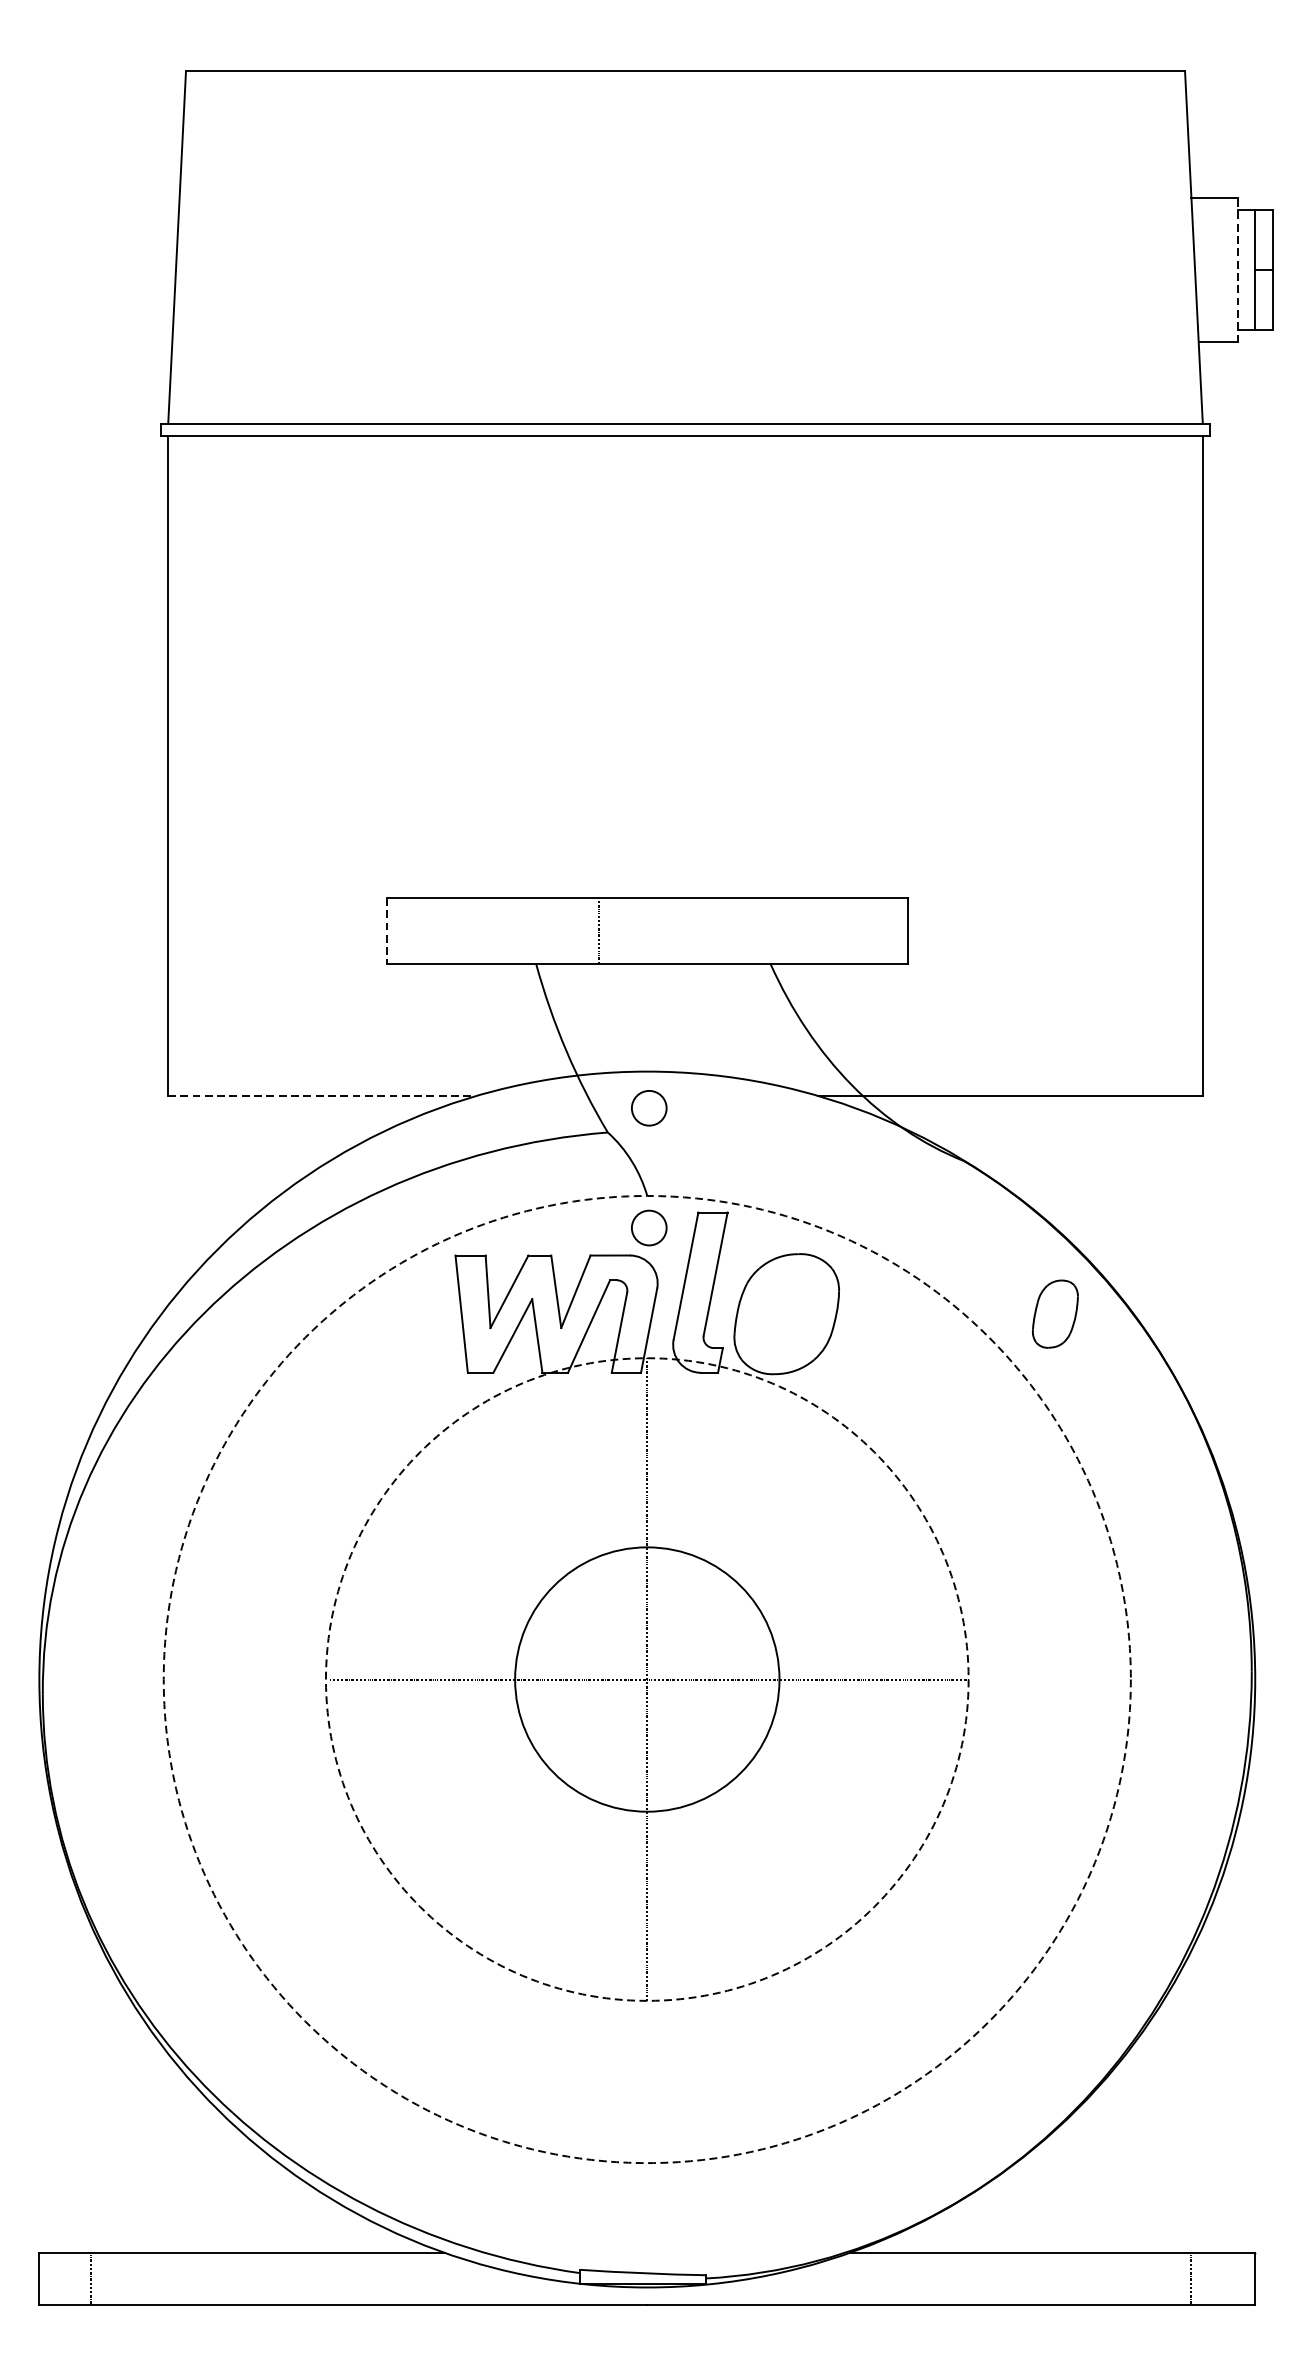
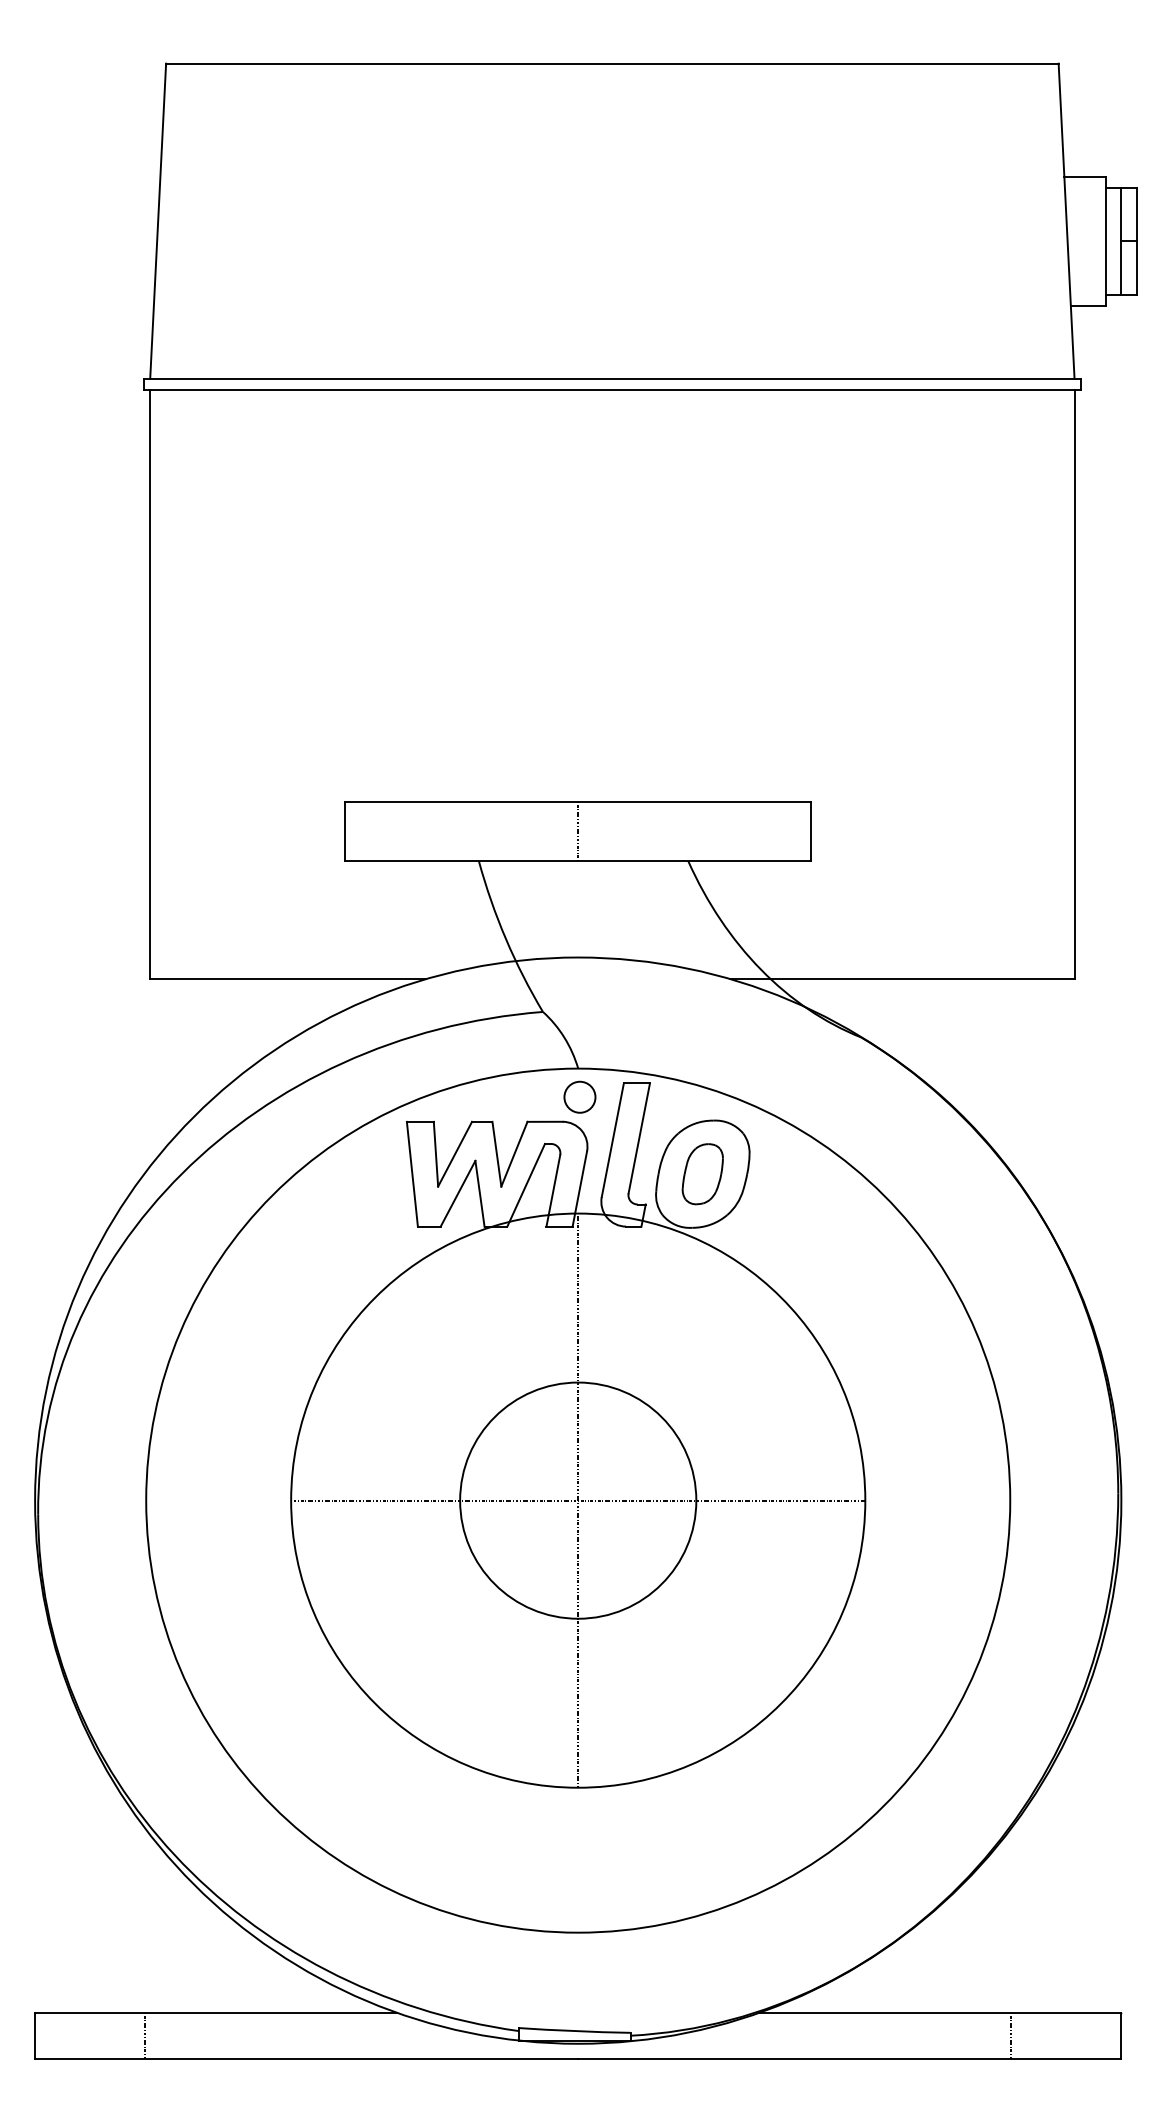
line: (1237, 270) -> (1105, 241), dashed -> solid
line: (599, 930) -> (578, 831), moved
line: (386, 931) -> (345, 832), dashed -> solid
line: (323, 1096) -> (288, 979), dashed -> solid
circle: (648, 1107) -> (579, 989), removed
part: (1055, 1314) -> (702, 1174), moved
circle: (647, 1679) -> (578, 1500), dashed -> solid
circle: (647, 1679) -> (578, 1500), dashed -> solid
line: (91, 2278) -> (145, 2035), moved
line: (1191, 2278) -> (1011, 2035), moved

